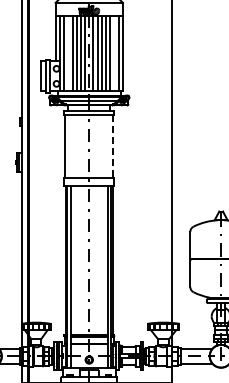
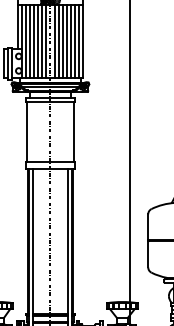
line: (68, 53) -> (30, 41), added
line: (114, 53) -> (74, 41), added
line: (113, 147) -> (73, 132), dashed -> solid

